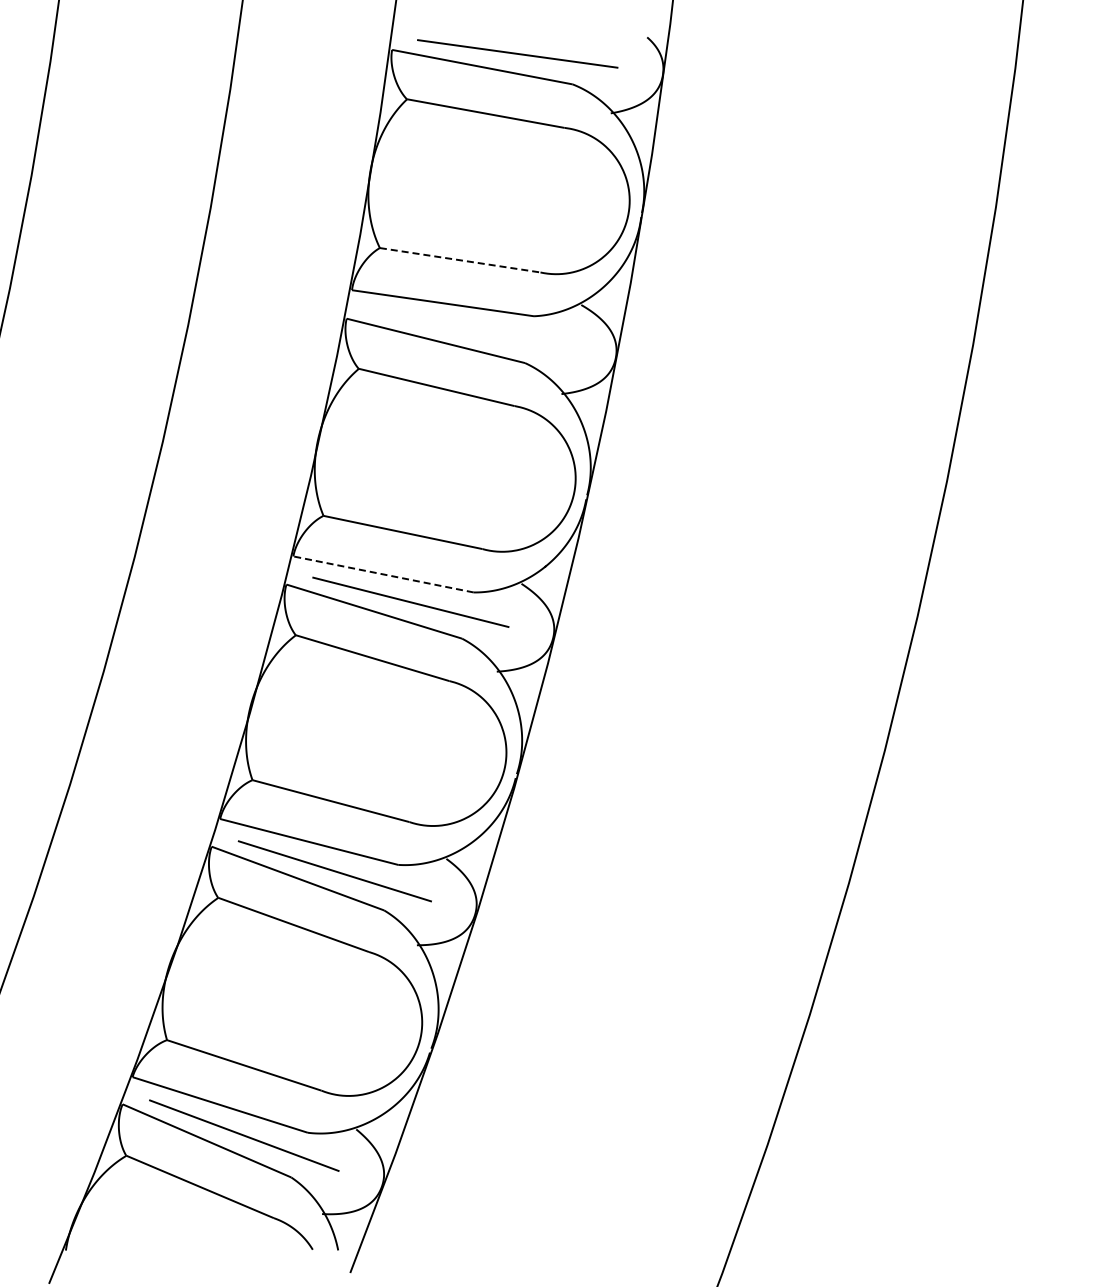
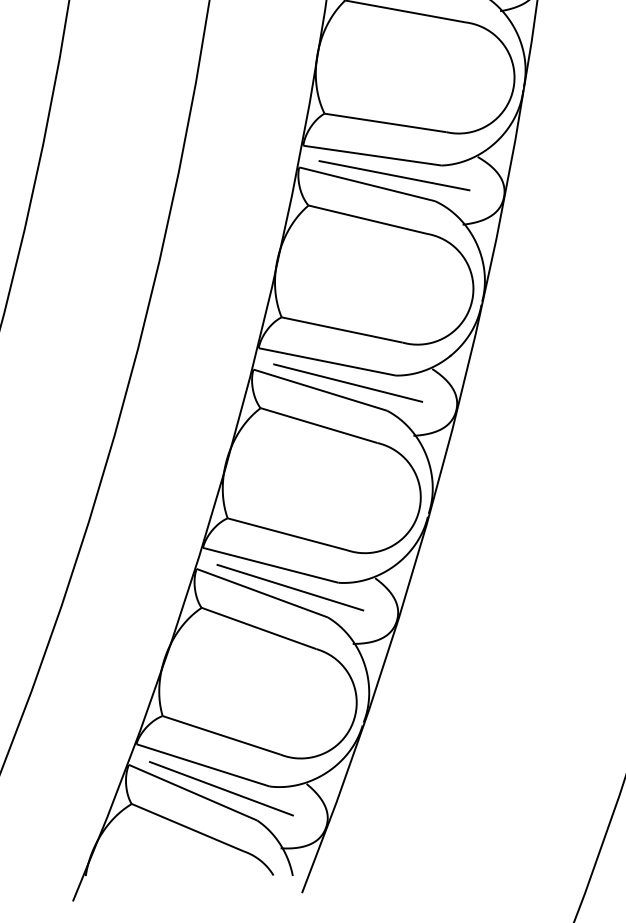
line: (460, 260) -> (385, 123), dashed -> solid
line: (471, 329) -> (394, 175), added
line: (383, 574) -> (327, 361), dashed -> solid

